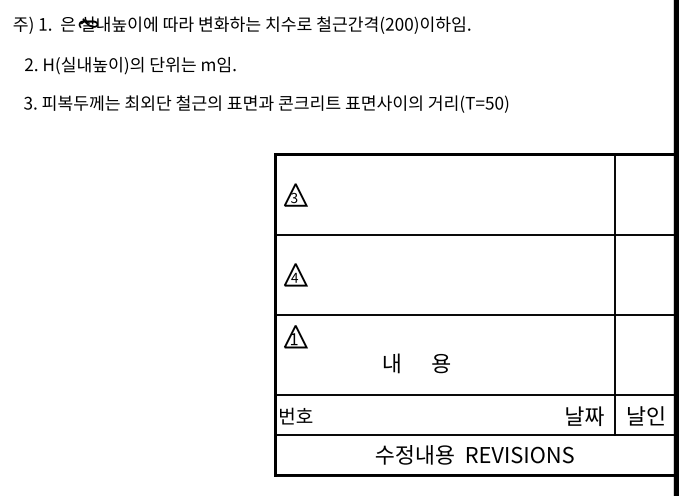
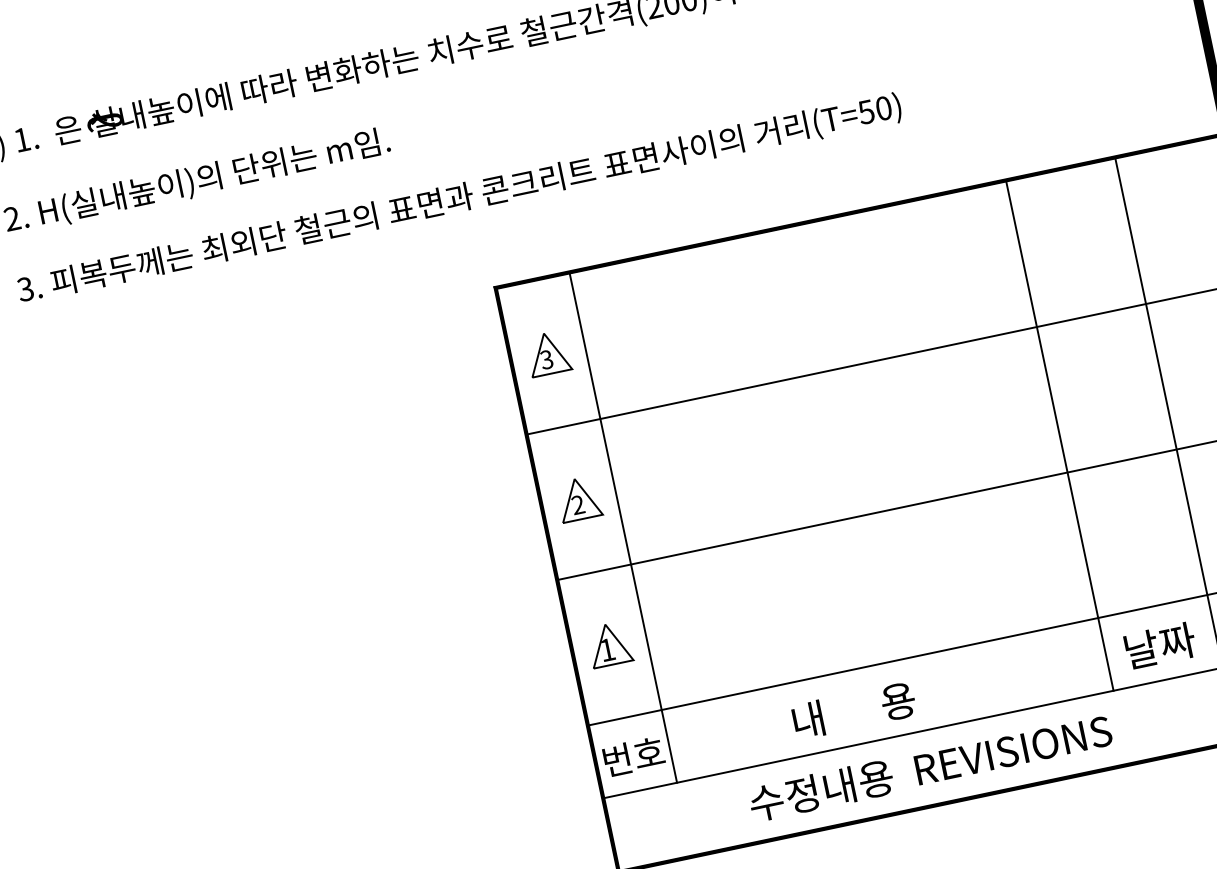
text: (294, 277) -> (577, 504), 4 -> 2
line: (315, 294) -> (622, 527), added
line: (555, 294) -> (1059, 435), added
part: (295, 336) -> (609, 644), moved
text: (416, 363) -> (853, 710), moved
text: (474, 454) -> (930, 767), moved

